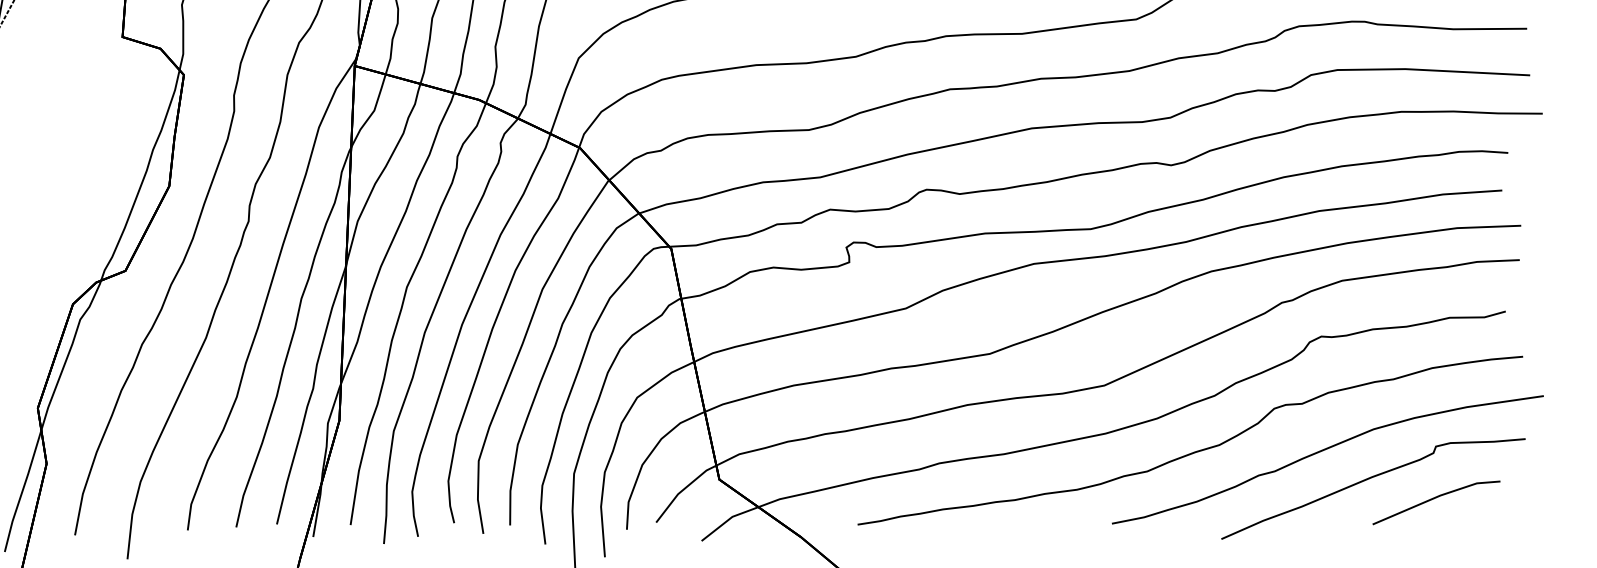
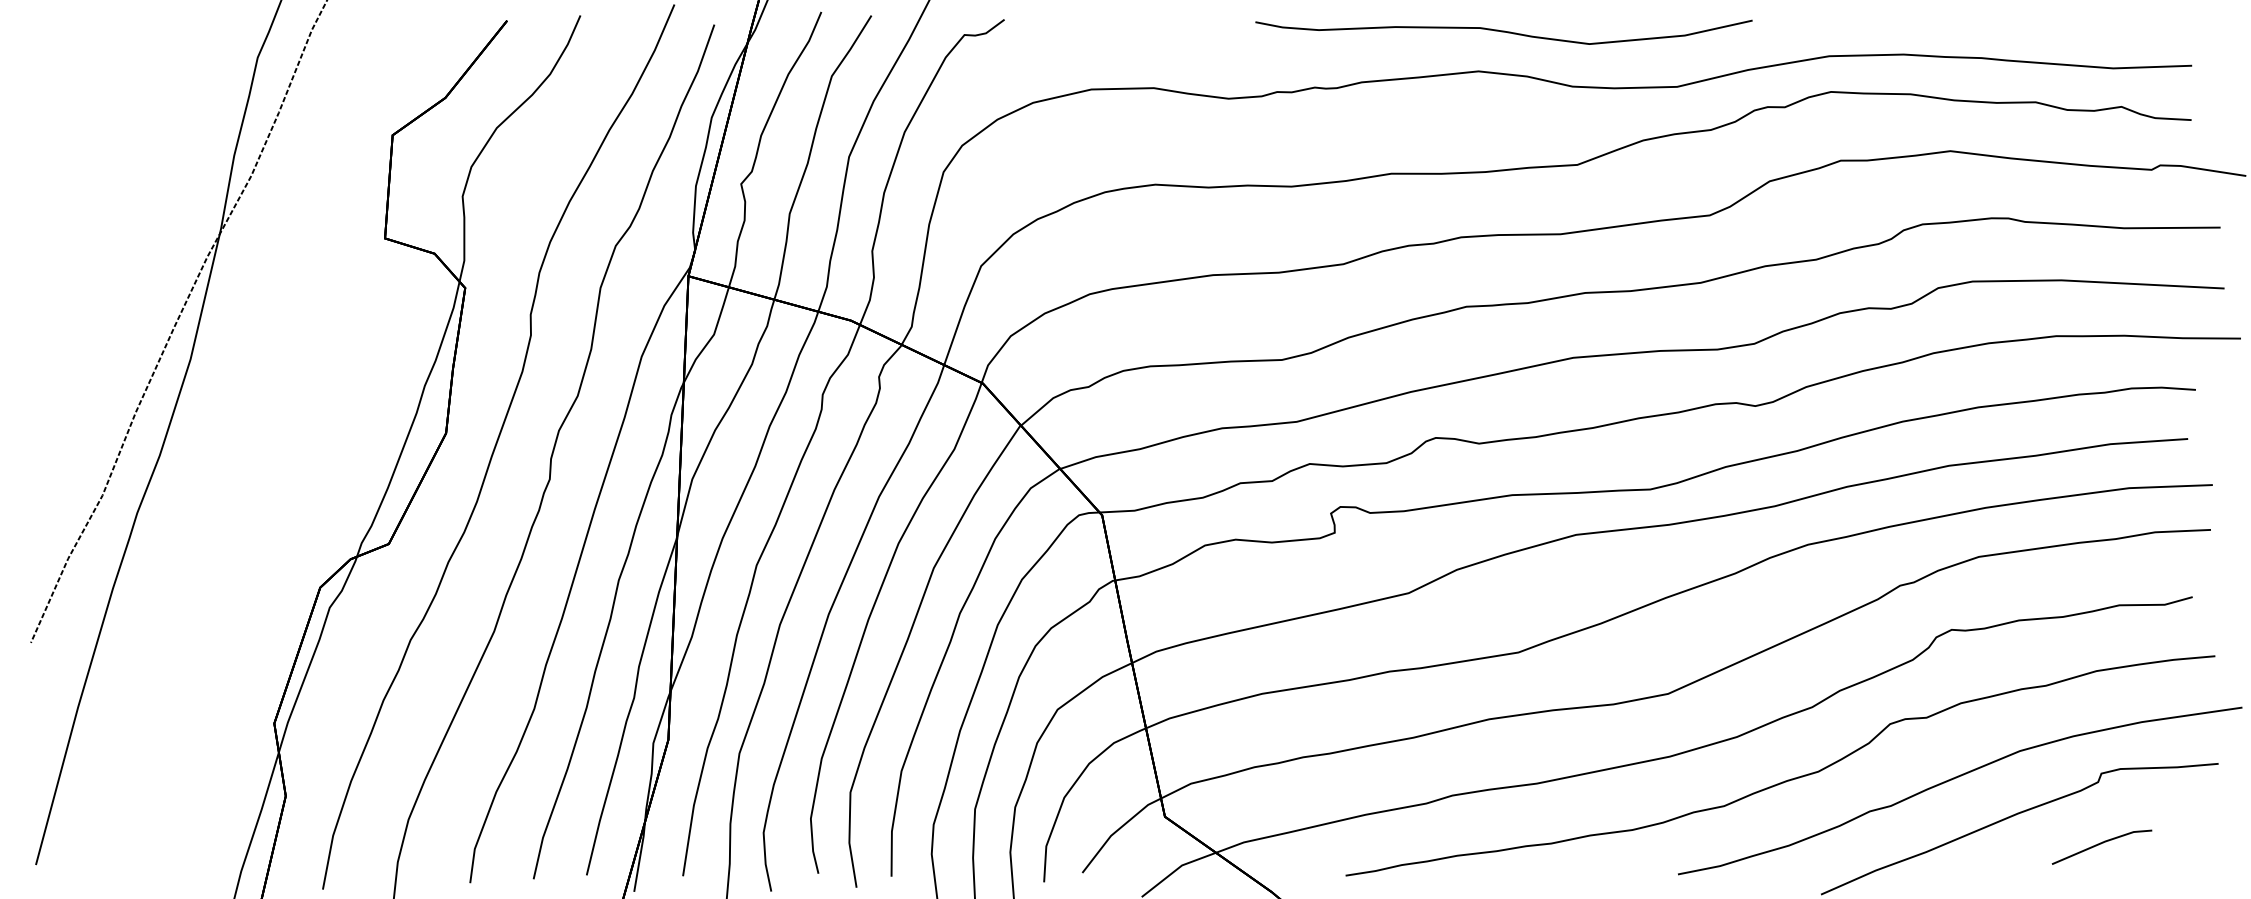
part: (1436, 503) -> (2101, 847), size x0.6

